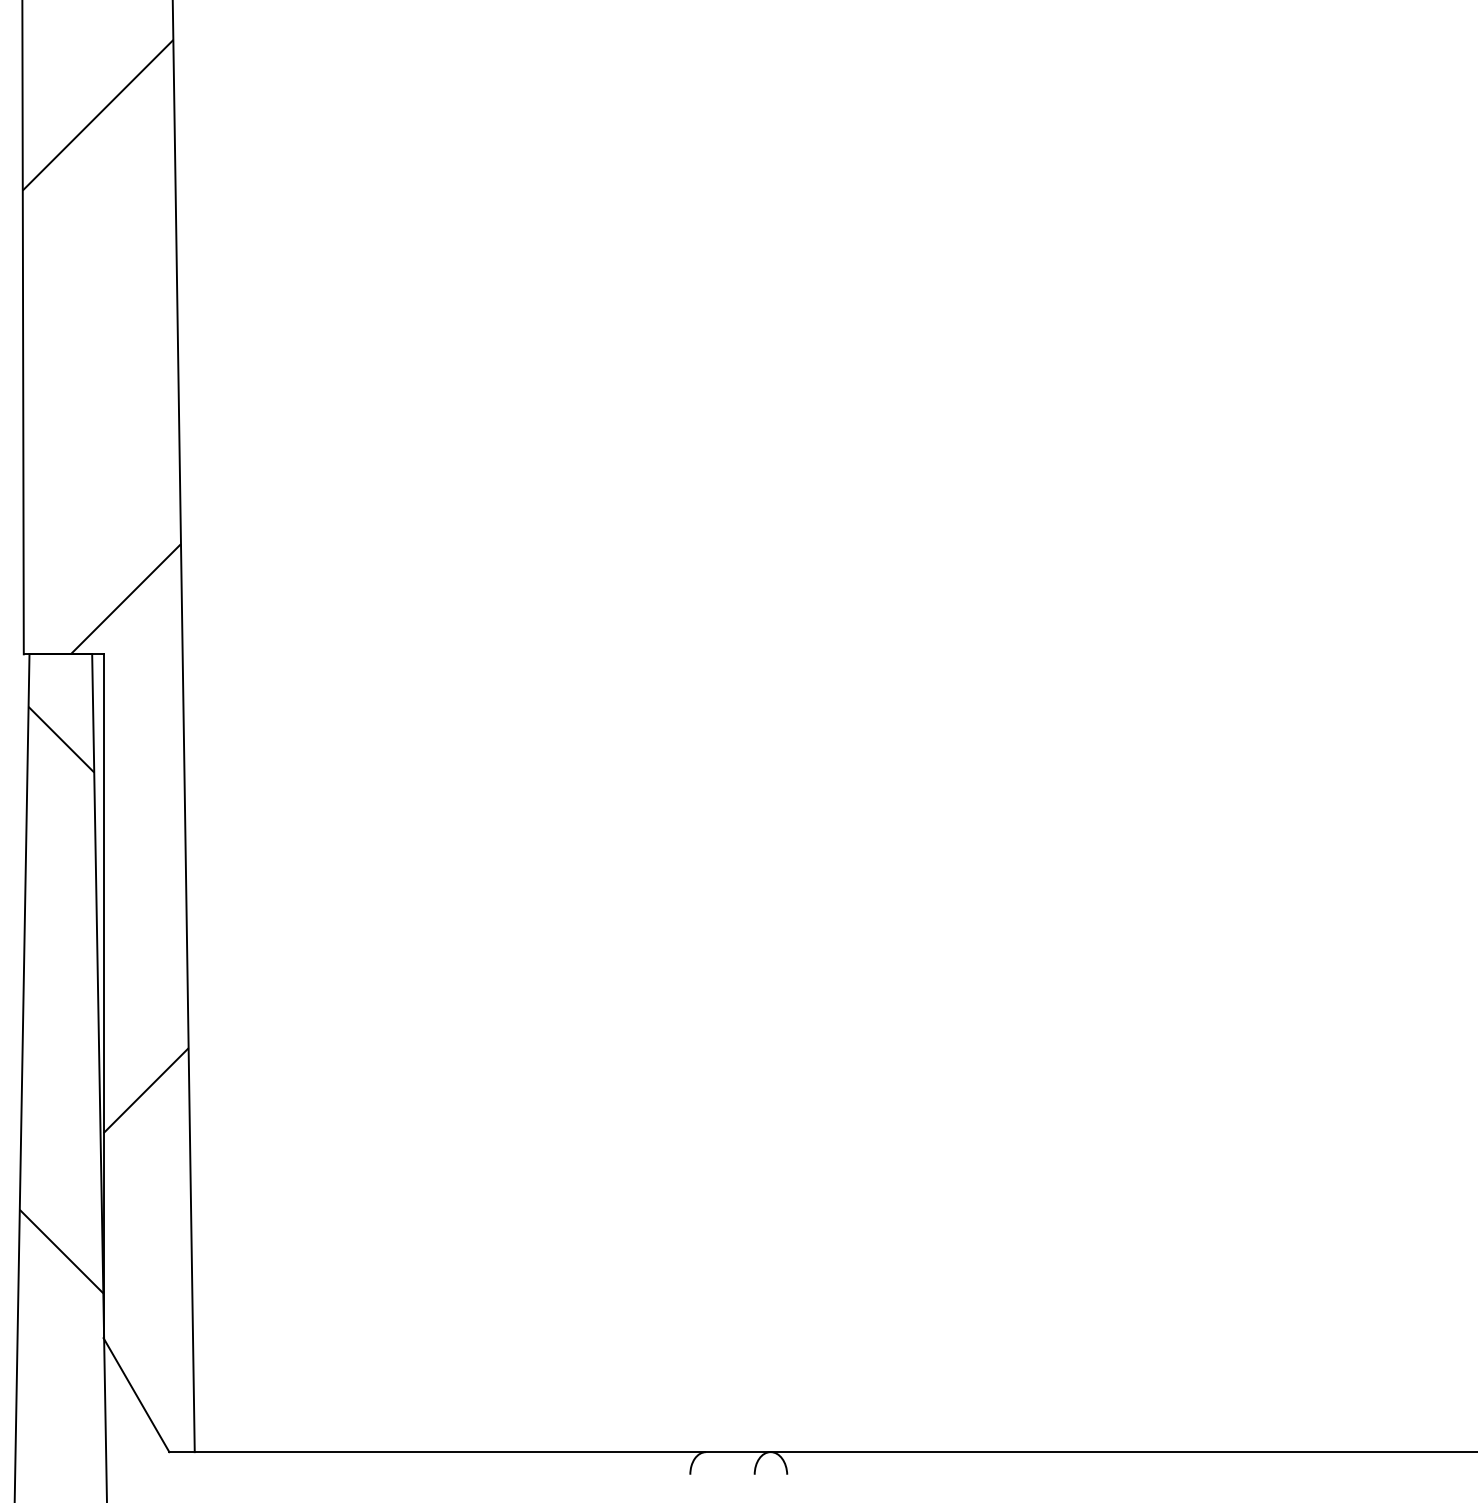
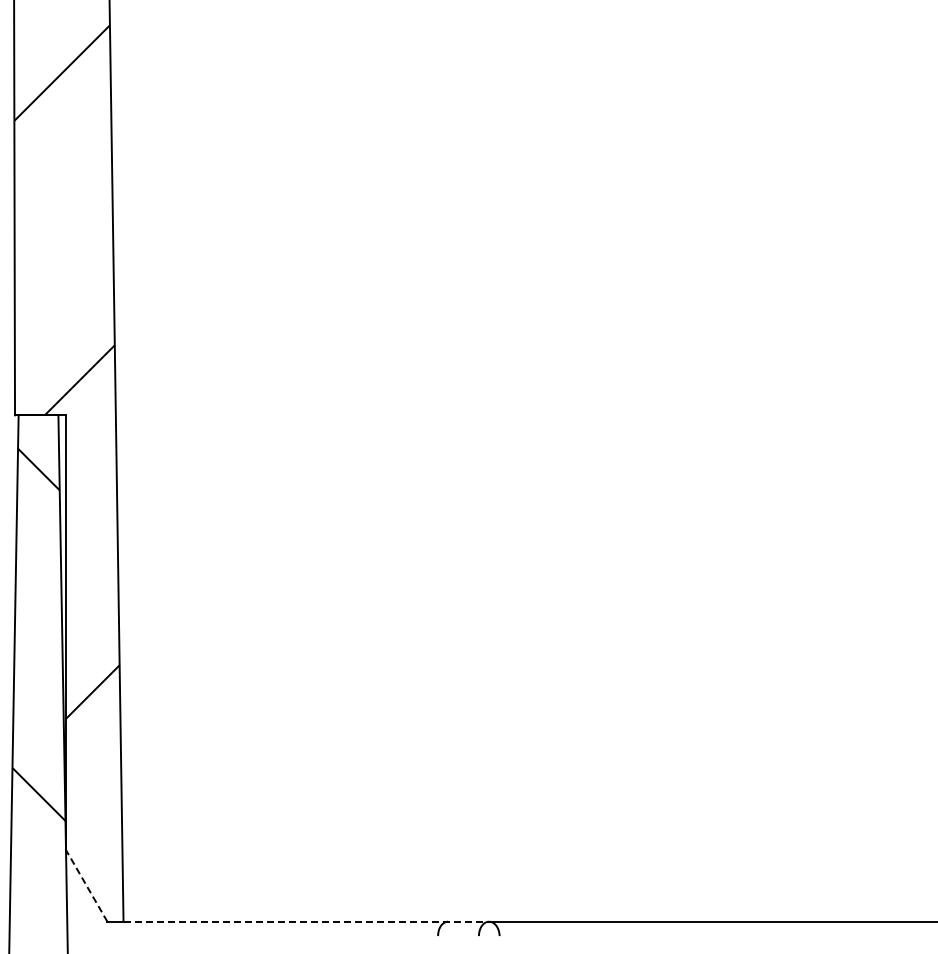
line: (136, 1395) -> (86, 885), solid -> dashed
line: (482, 1451) -> (306, 921), solid -> dashed

